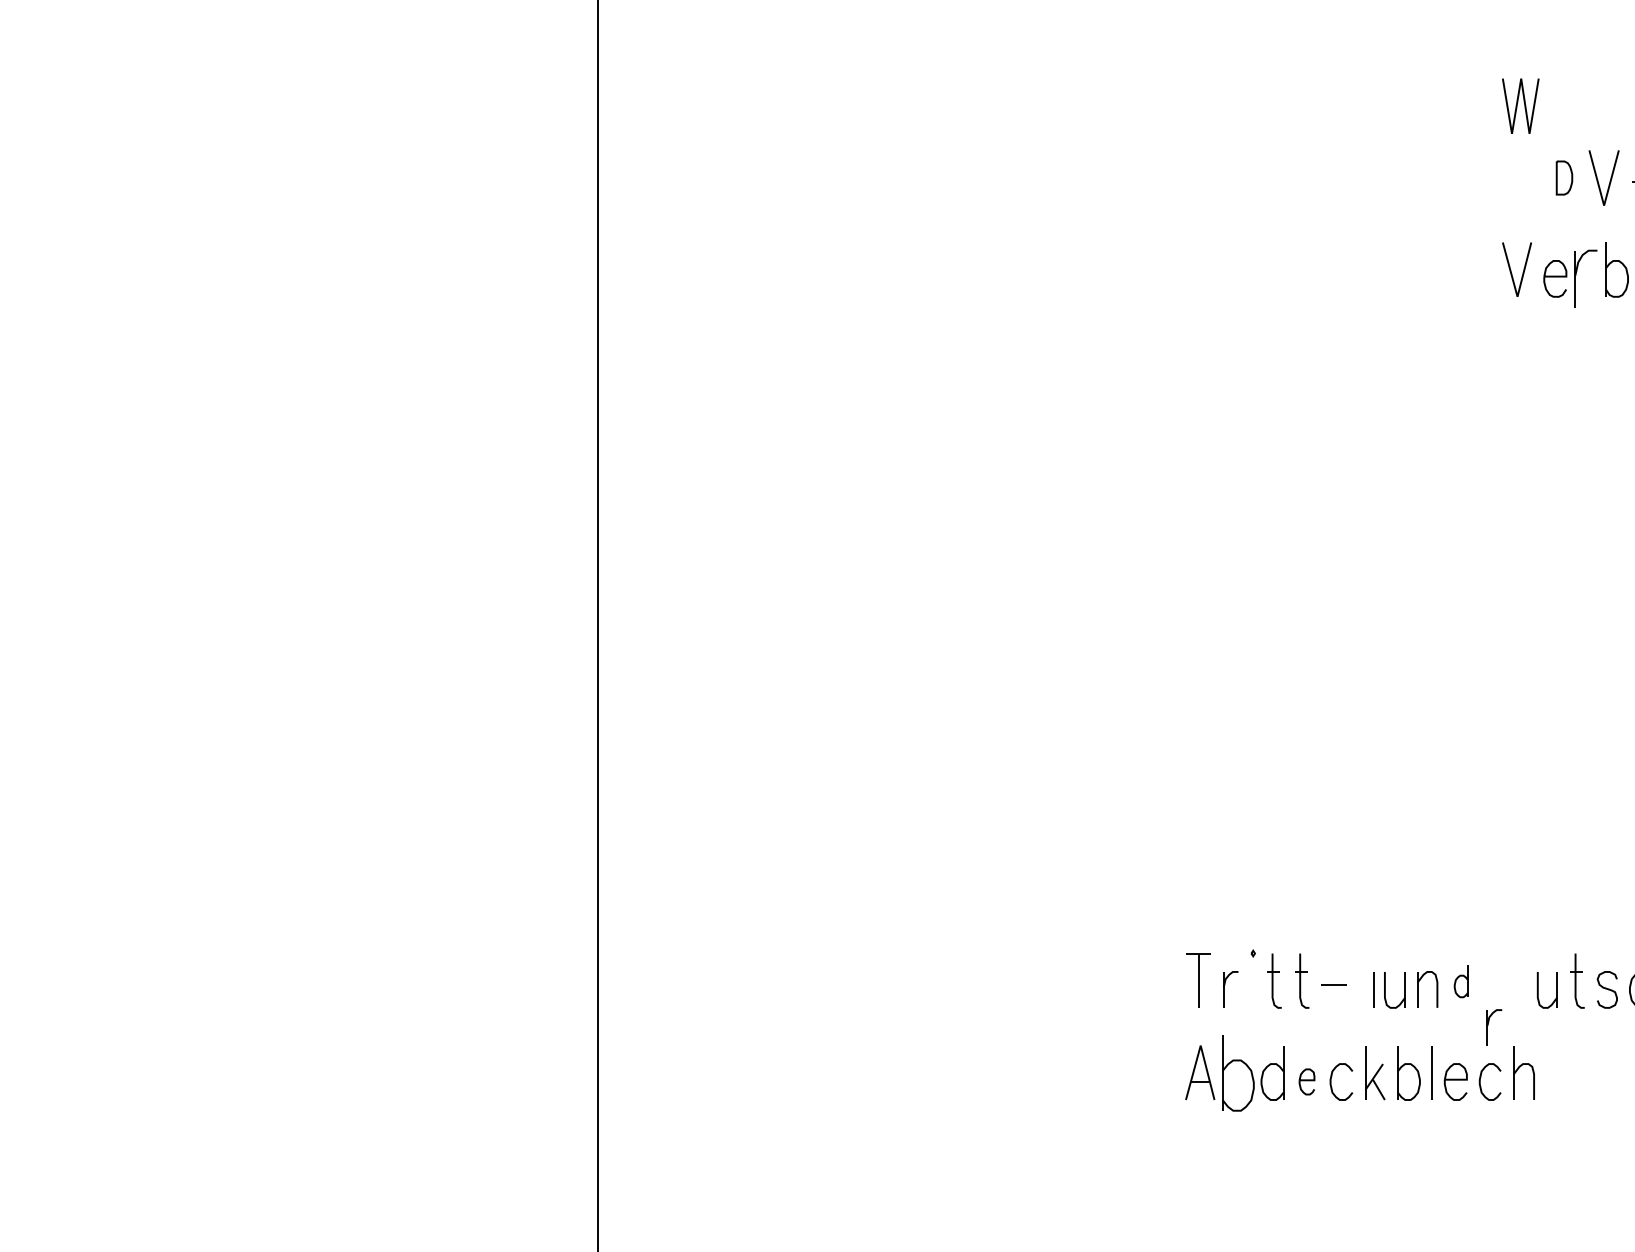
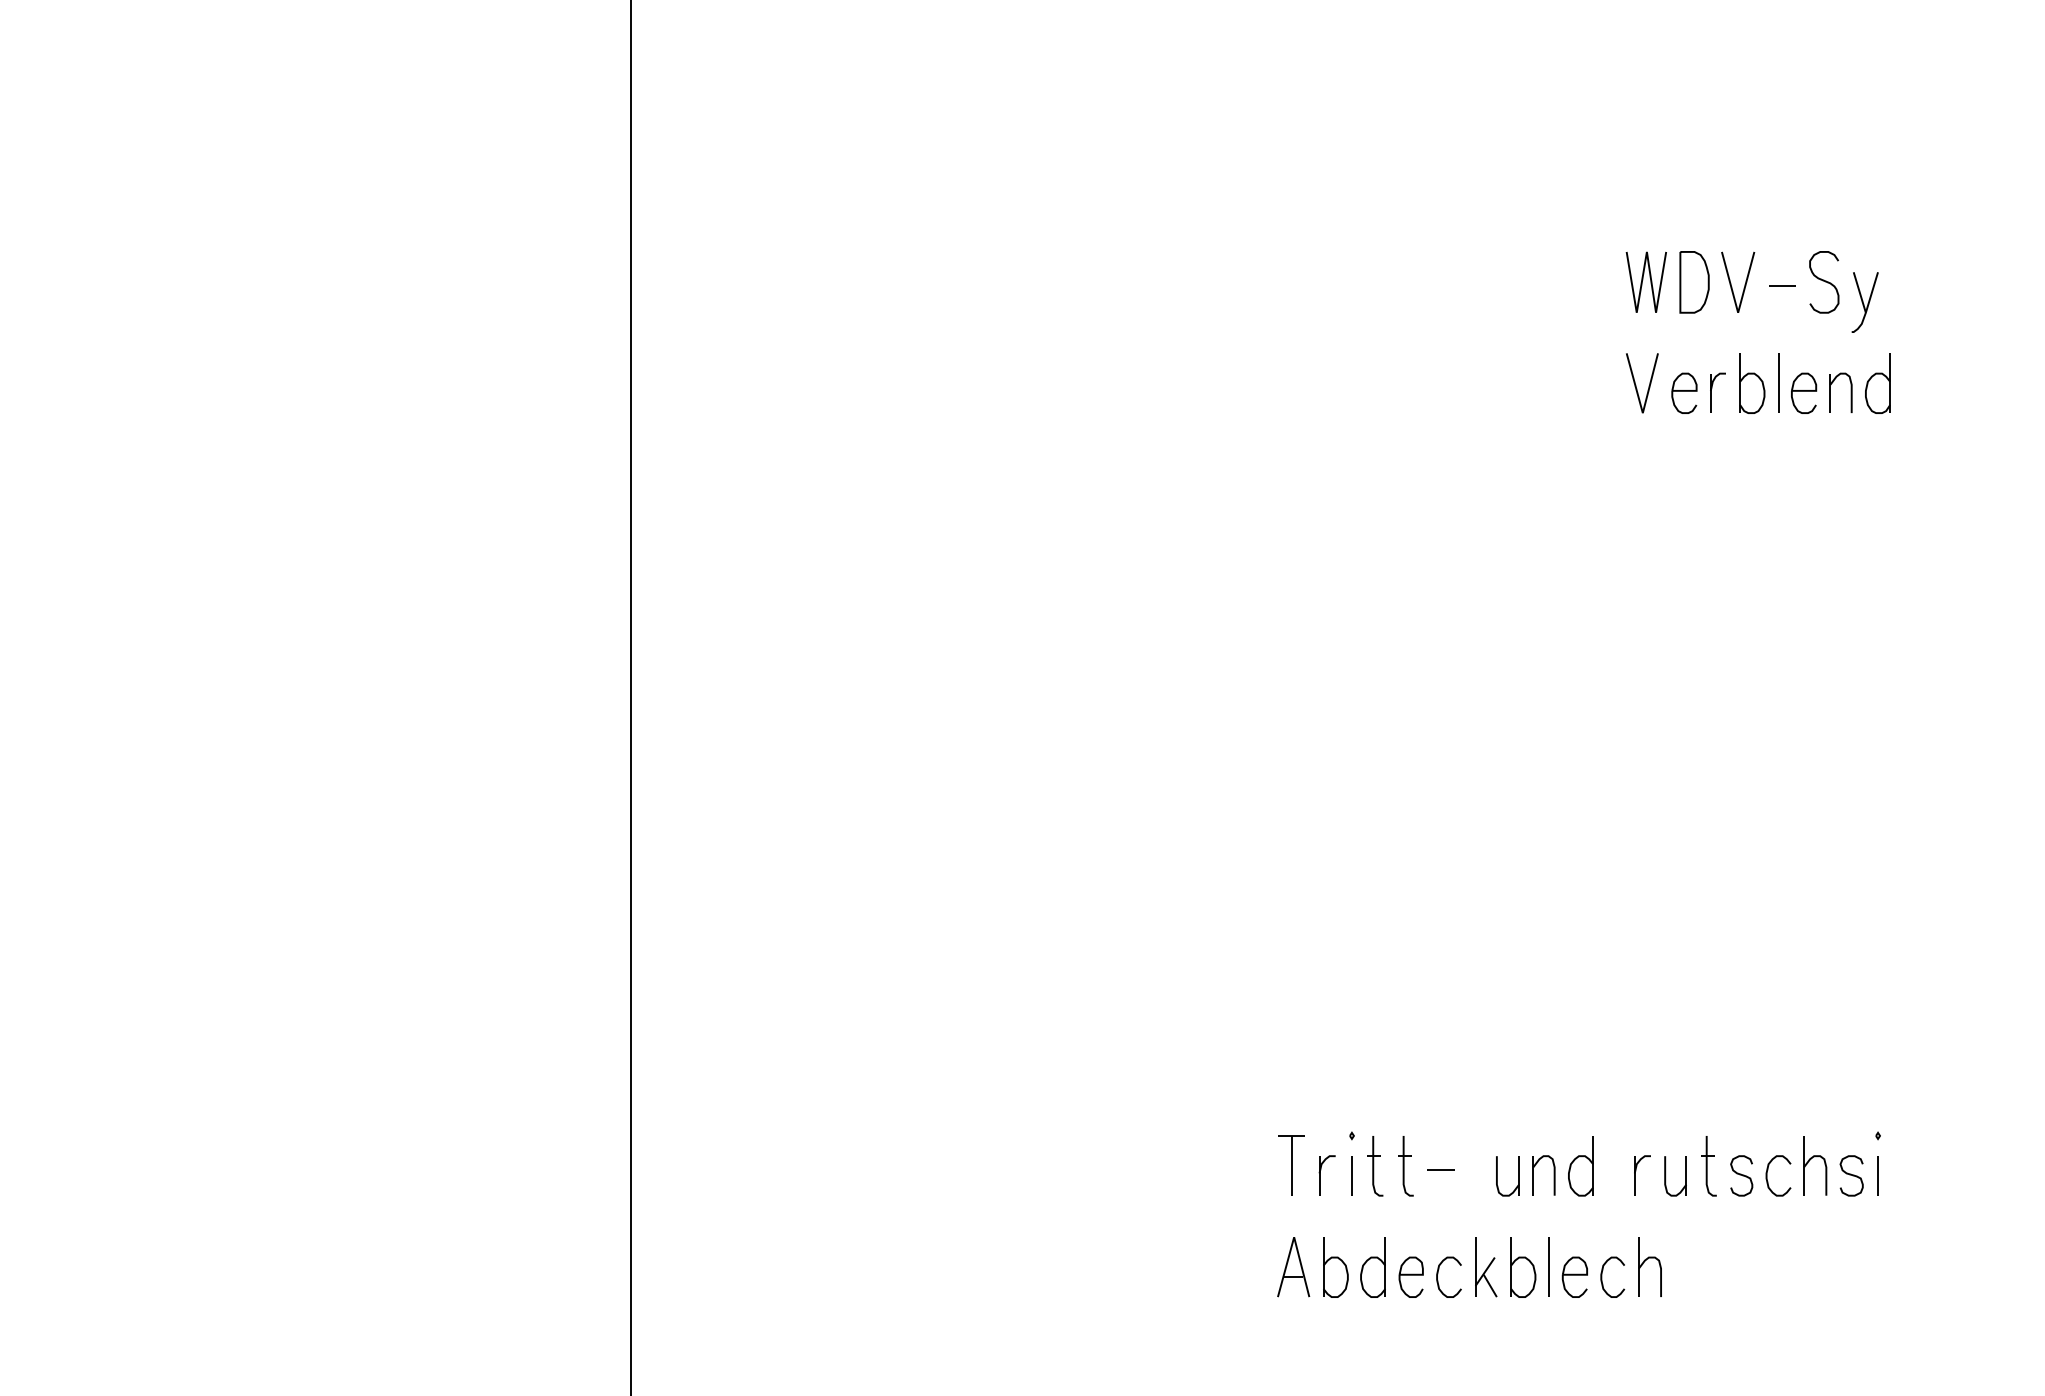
line: (1518, 104) -> (1643, 280), moved
part: (1564, 178) -> (1694, 282), size x1.67
part: (1585, 278) -> (1717, 392), size x0.62
part: (1460, 981) -> (1580, 1166), size x1.67
line: (1373, 989) -> (1351, 1175), moved
part: (1488, 1027) -> (1635, 1175), moved
part: (1238, 1073) -> (1335, 1267), size x0.71
part: (1306, 1081) -> (1410, 1276), size x1.43

